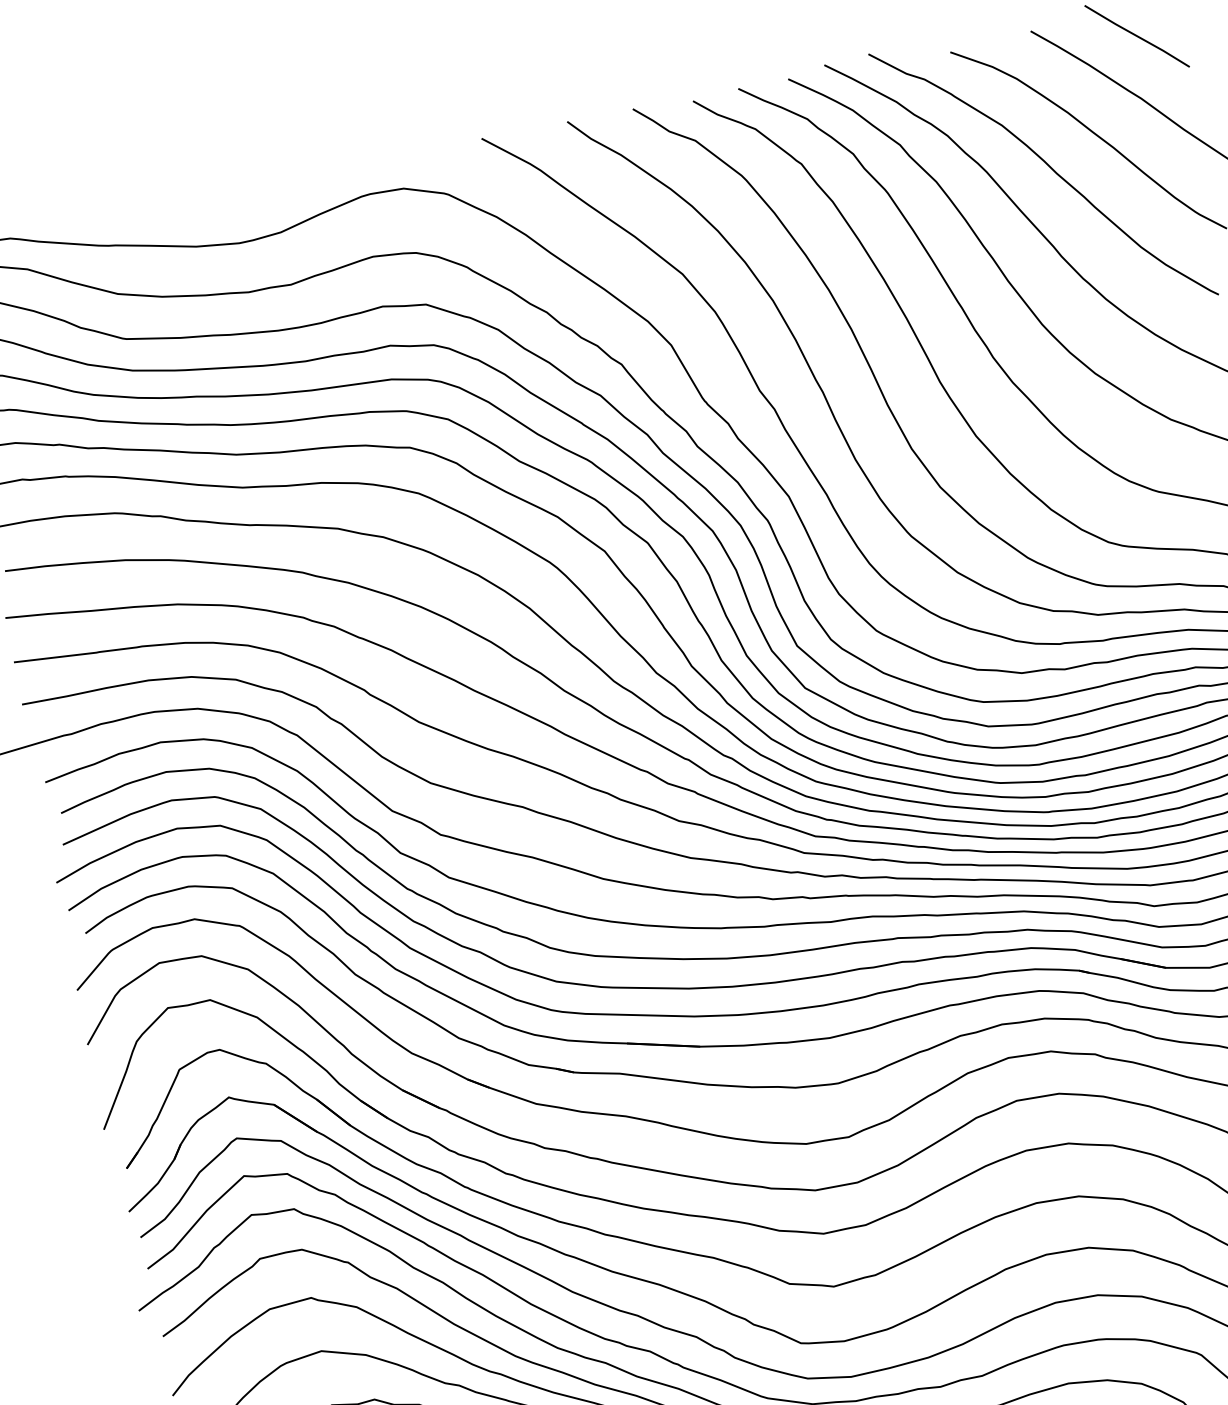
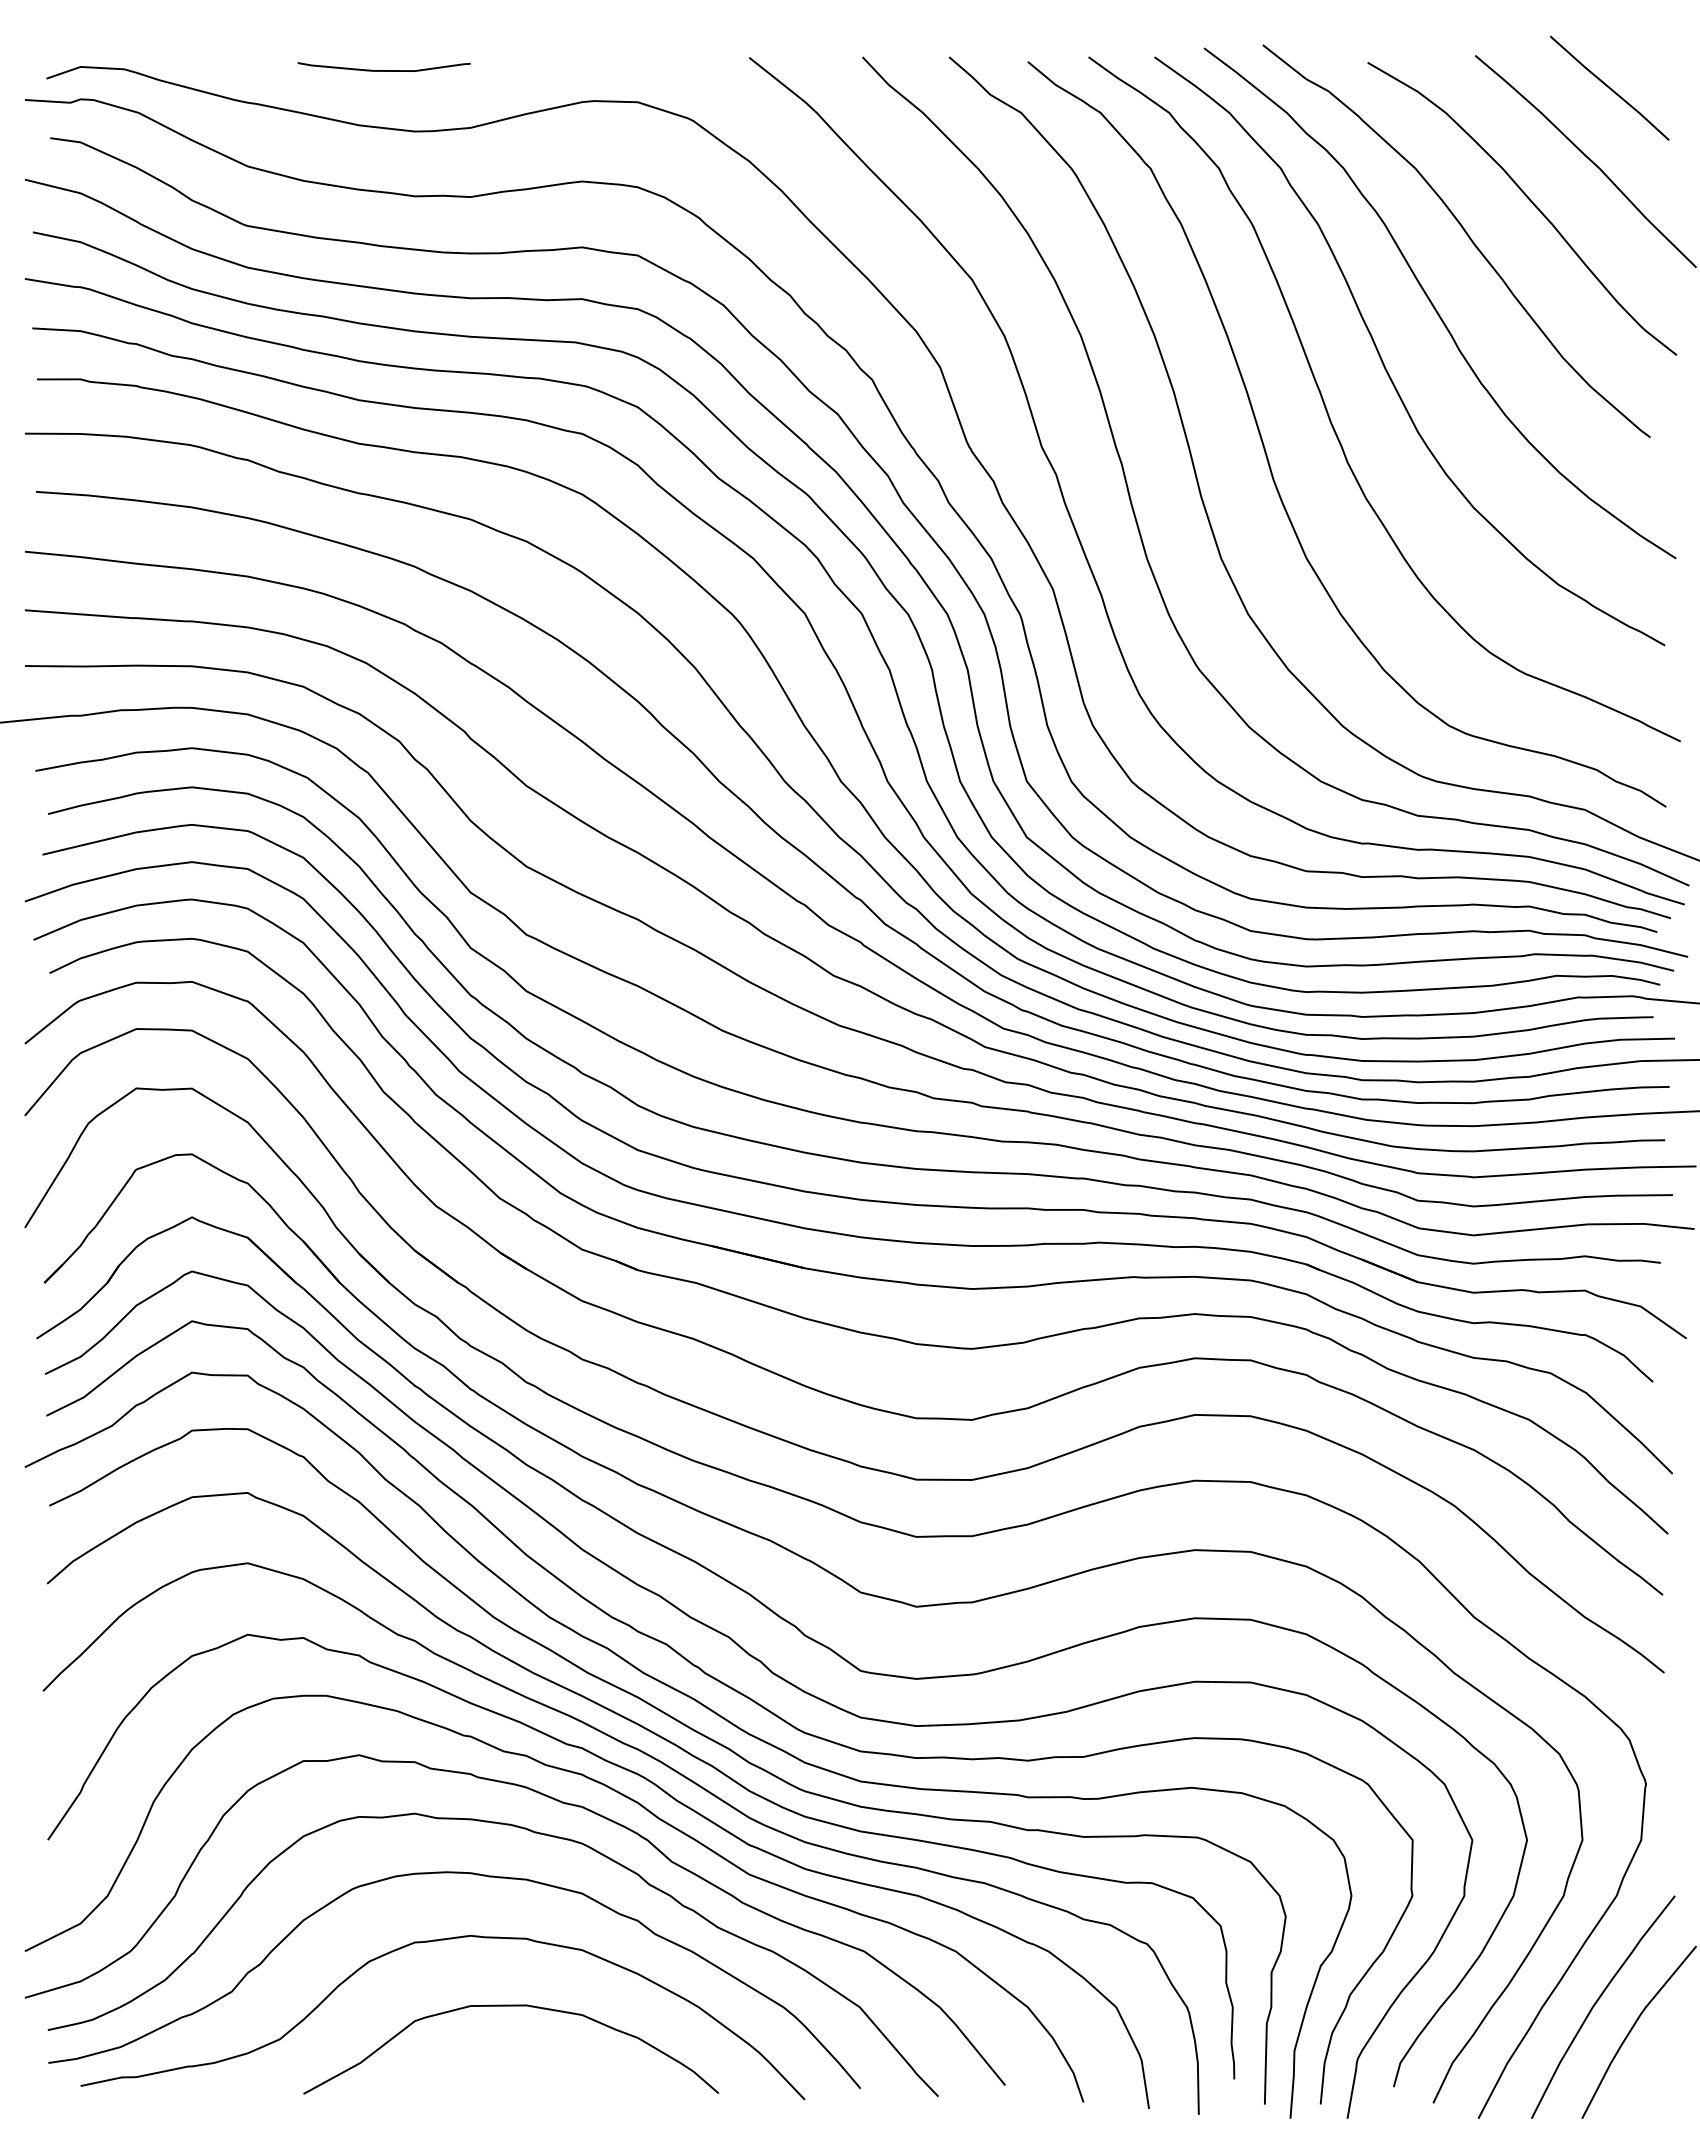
curve: (206, 201) -> (383, 70), added

